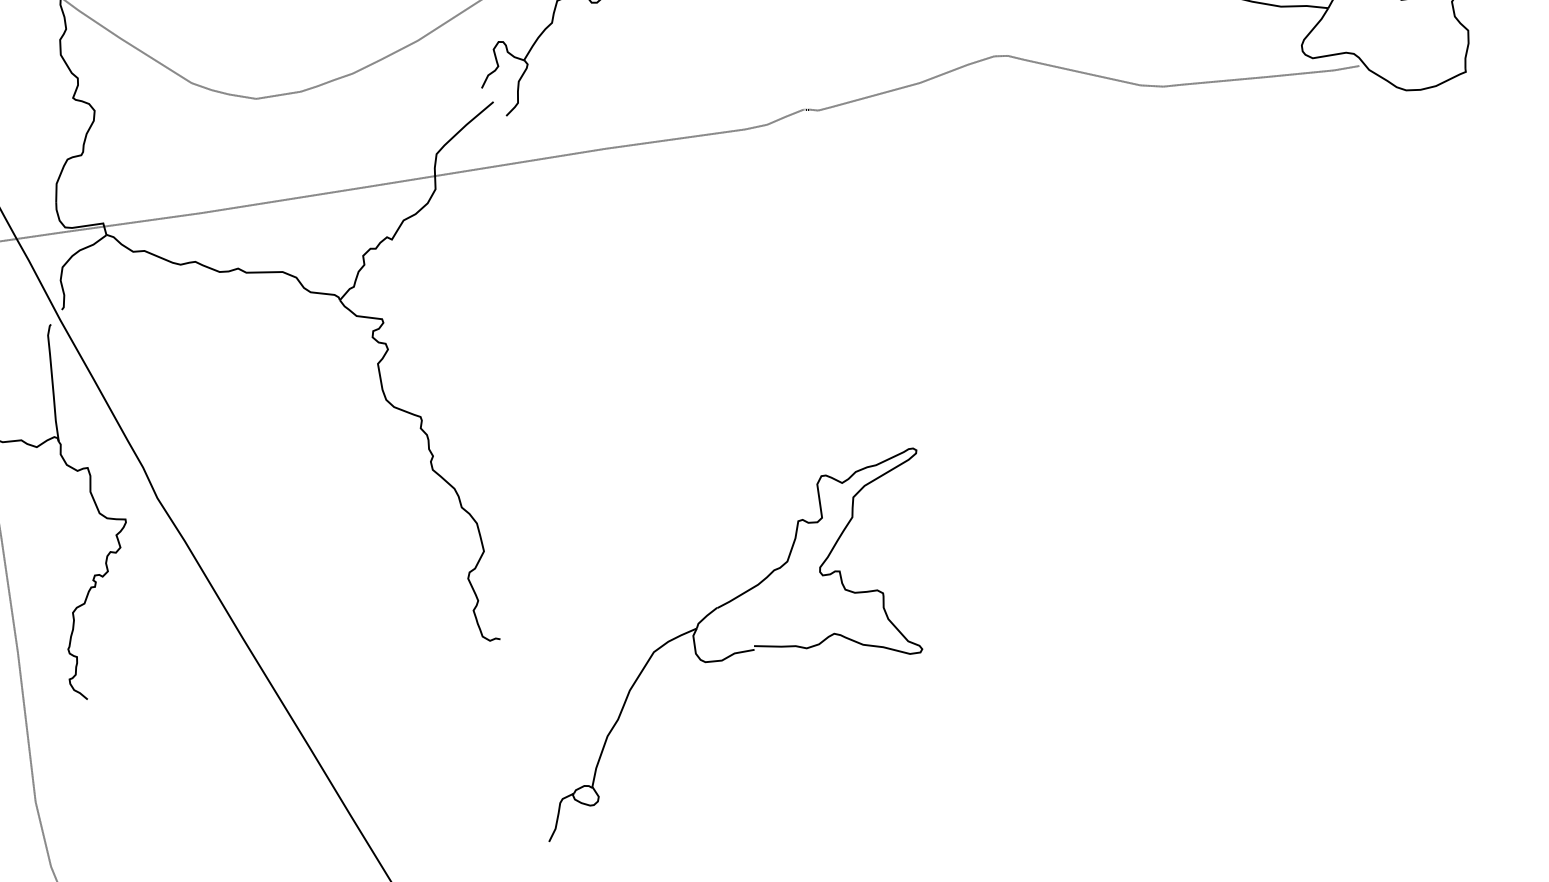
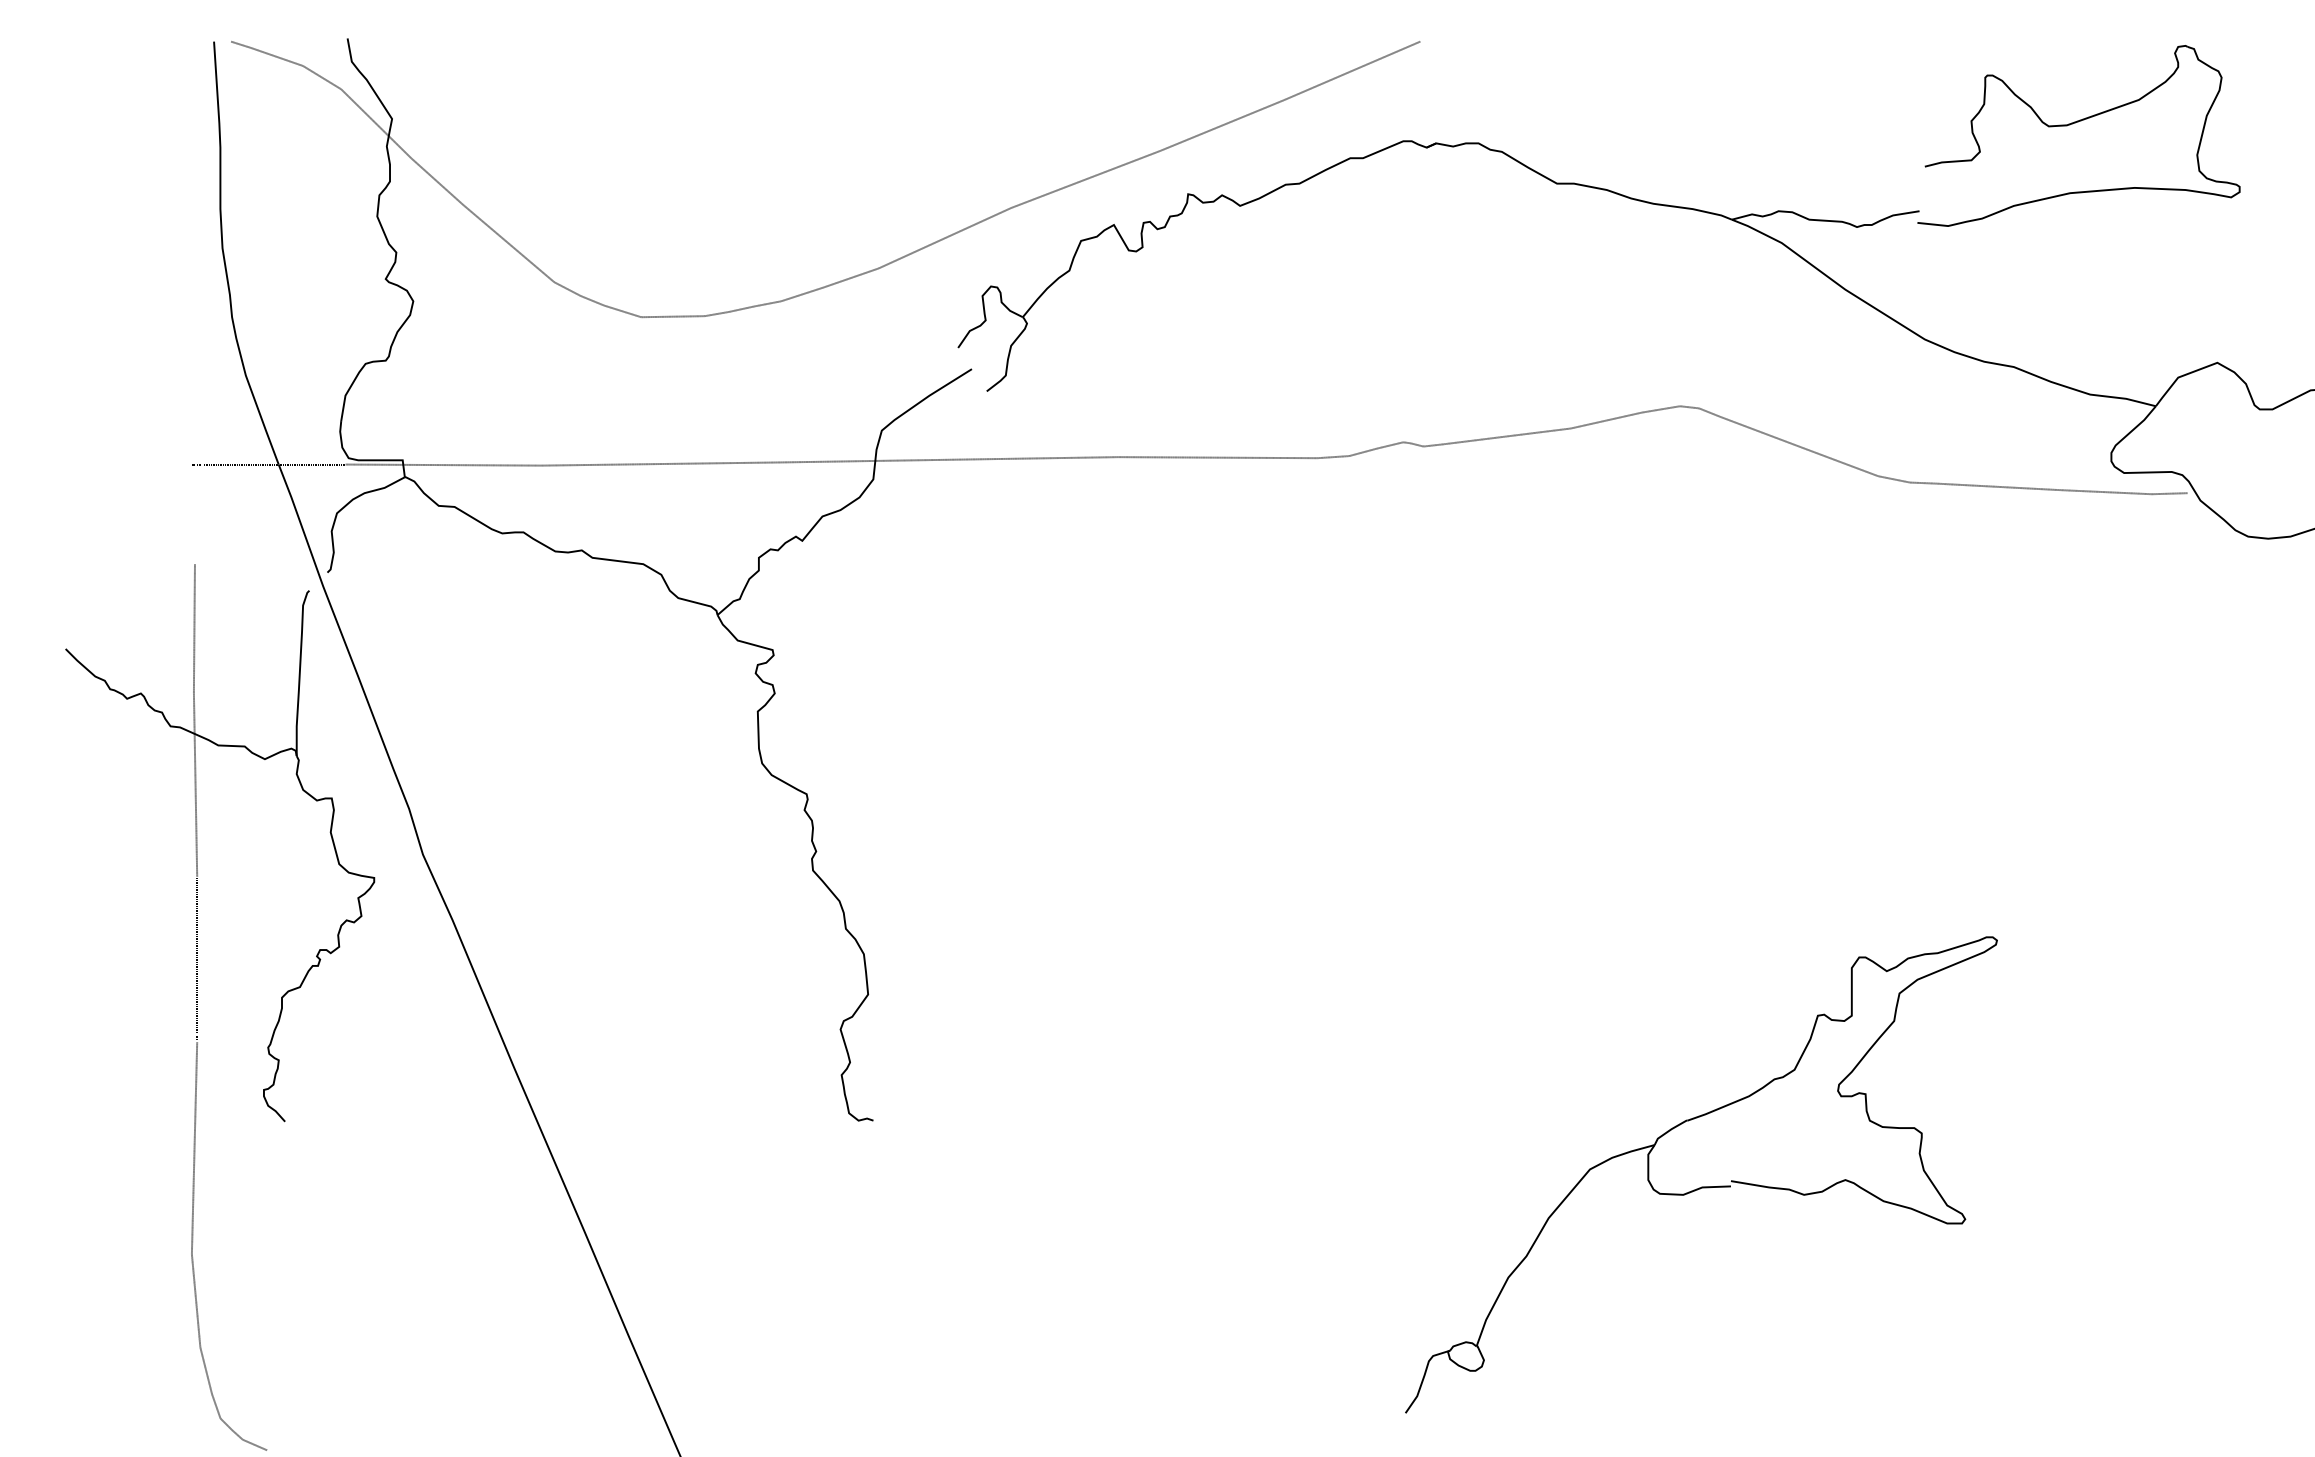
part: (733, 652) -> (1701, 1186), moved

